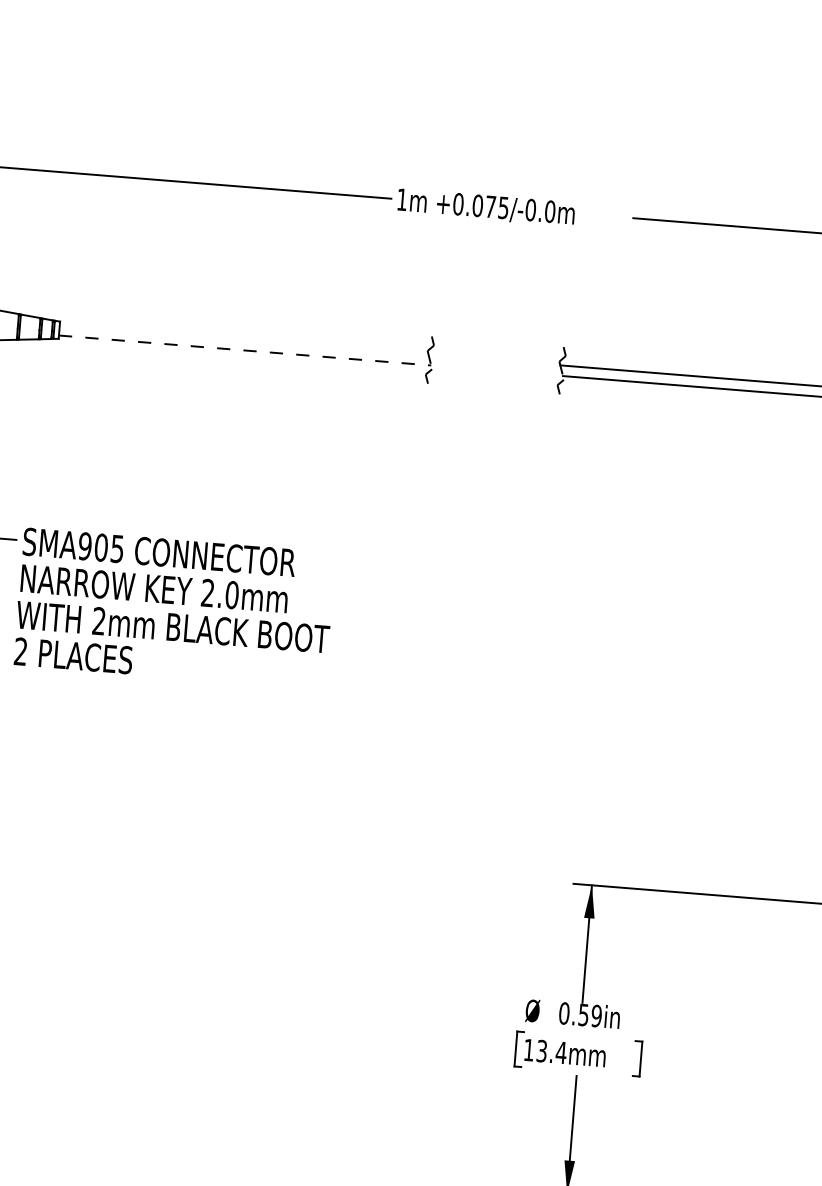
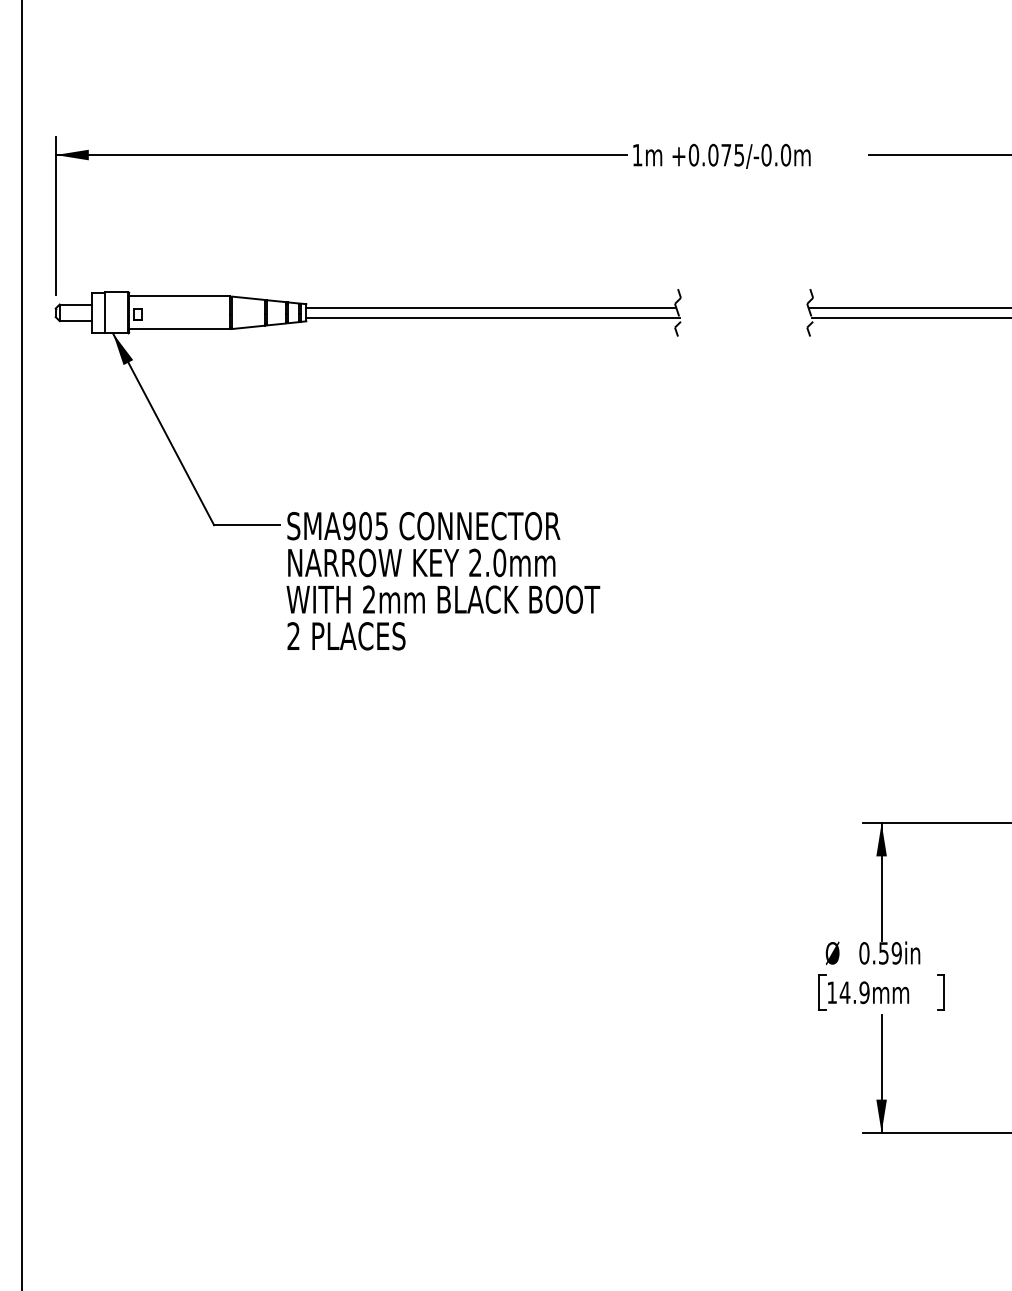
line: (244, 339) -> (491, 307), added
line: (245, 350) -> (493, 318), dashed -> solid
text: (551, 1051) -> (854, 992), 13.4mm -> 14.9mm

